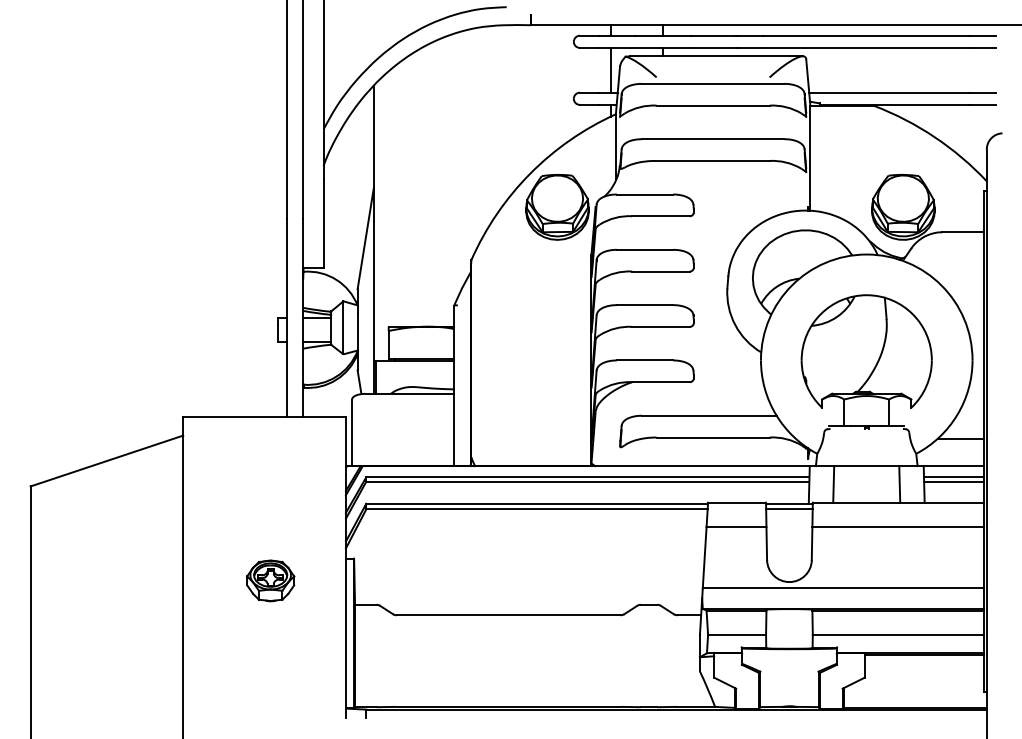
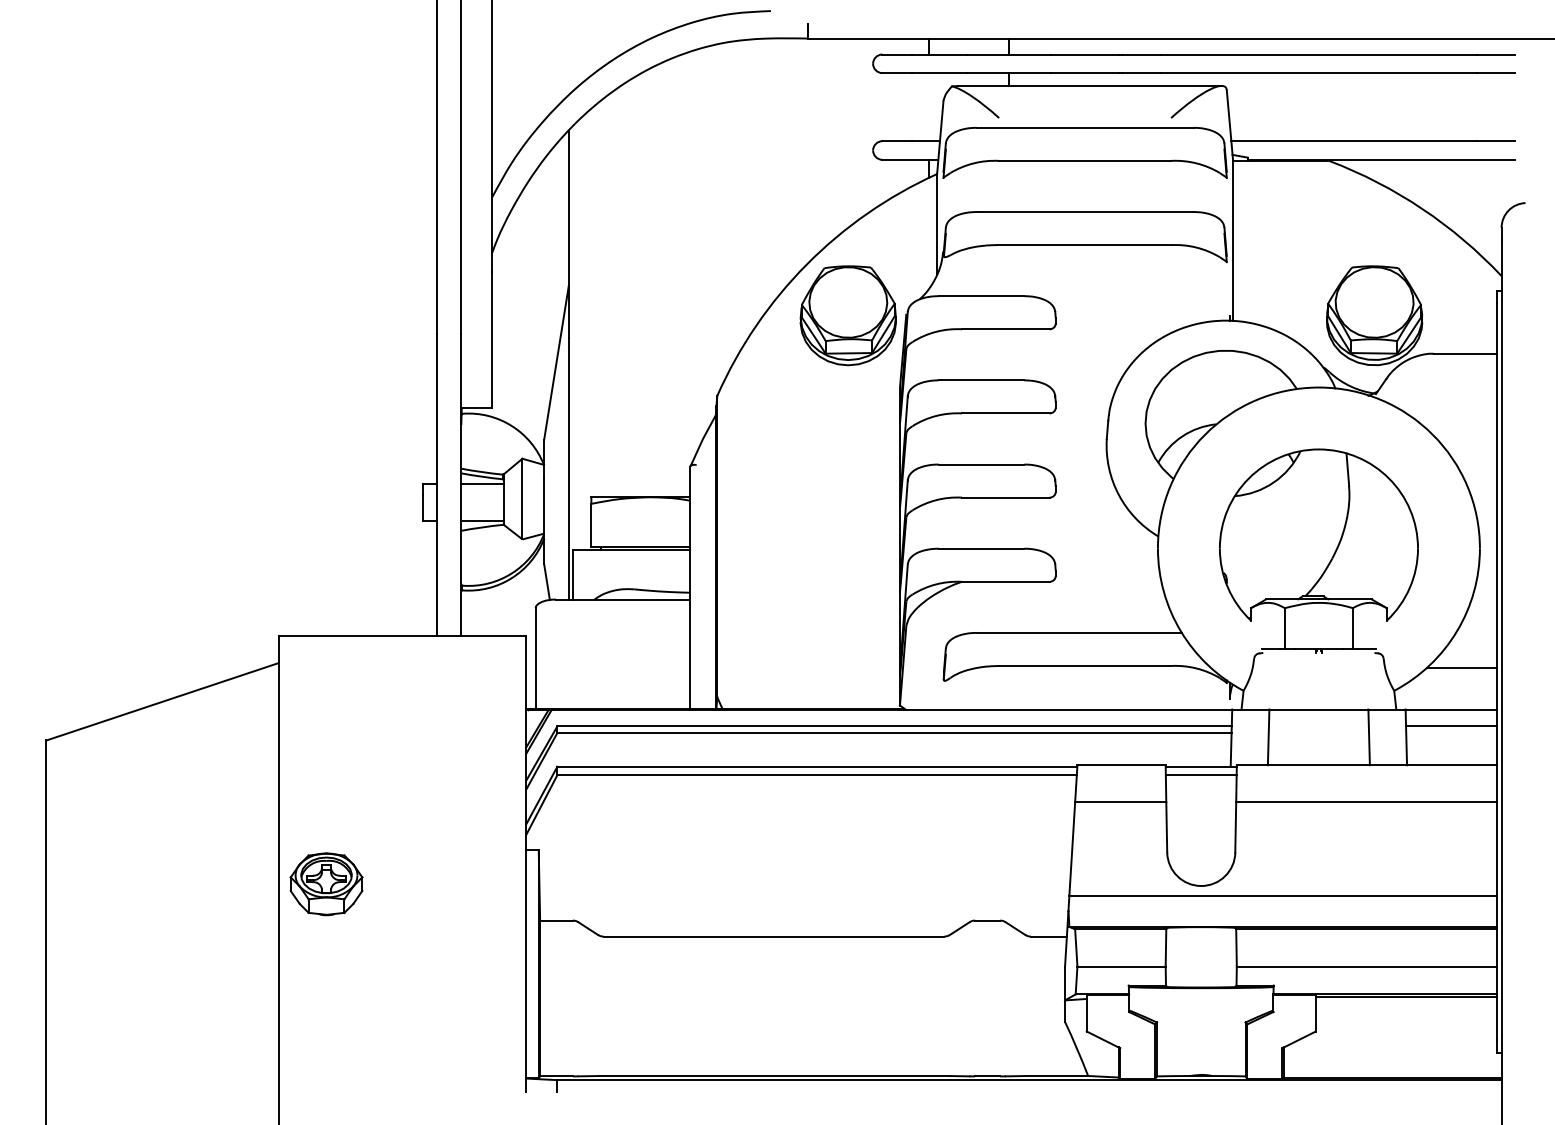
line: (610, 69) -> (928, 105), removed
line: (953, 481) -> (1450, 732), removed
part: (270, 580) -> (326, 883), moved

